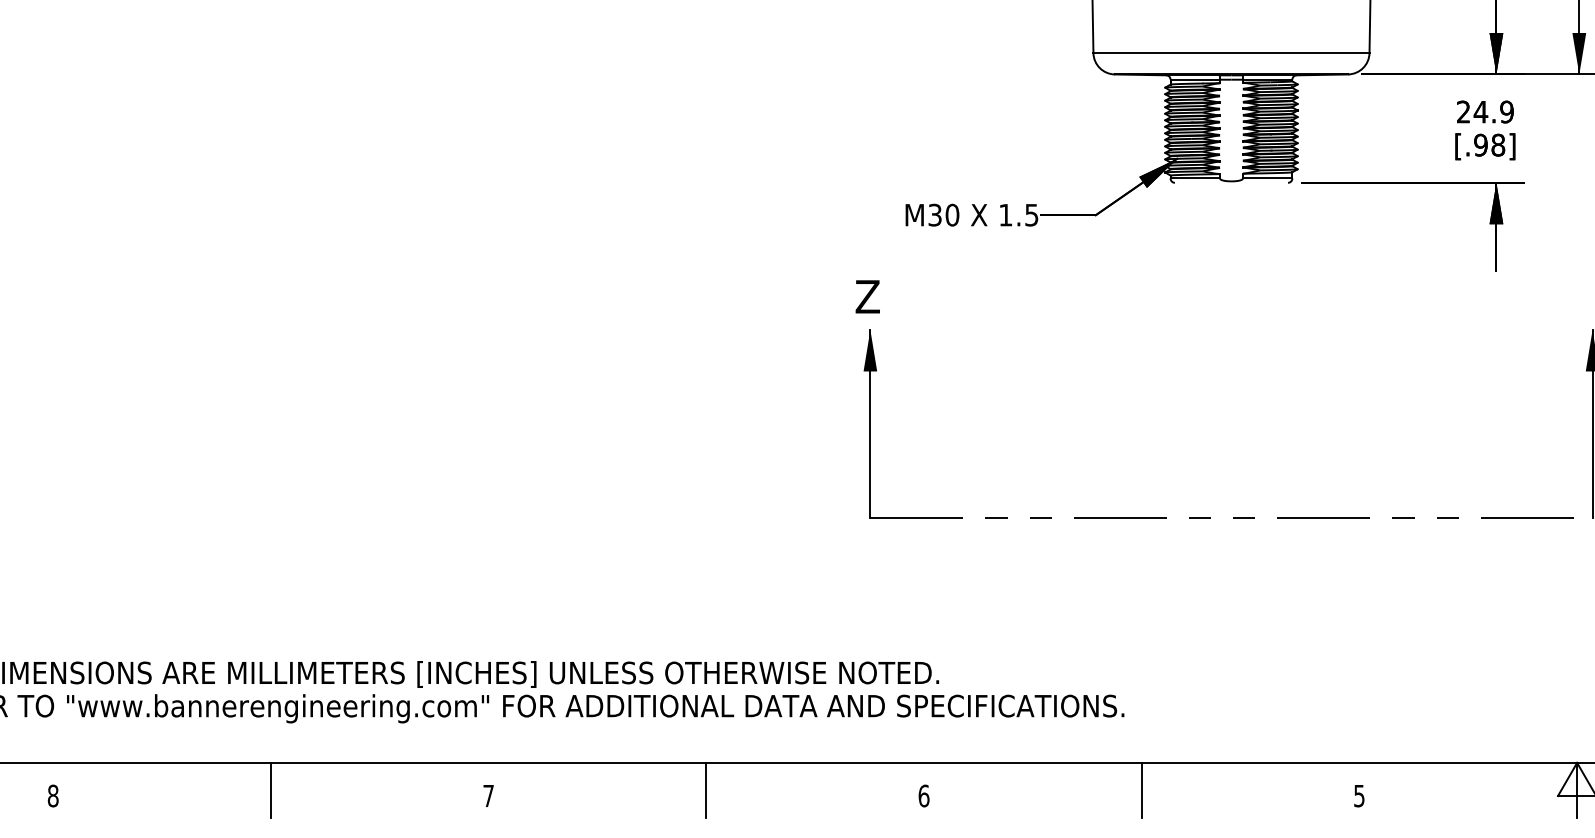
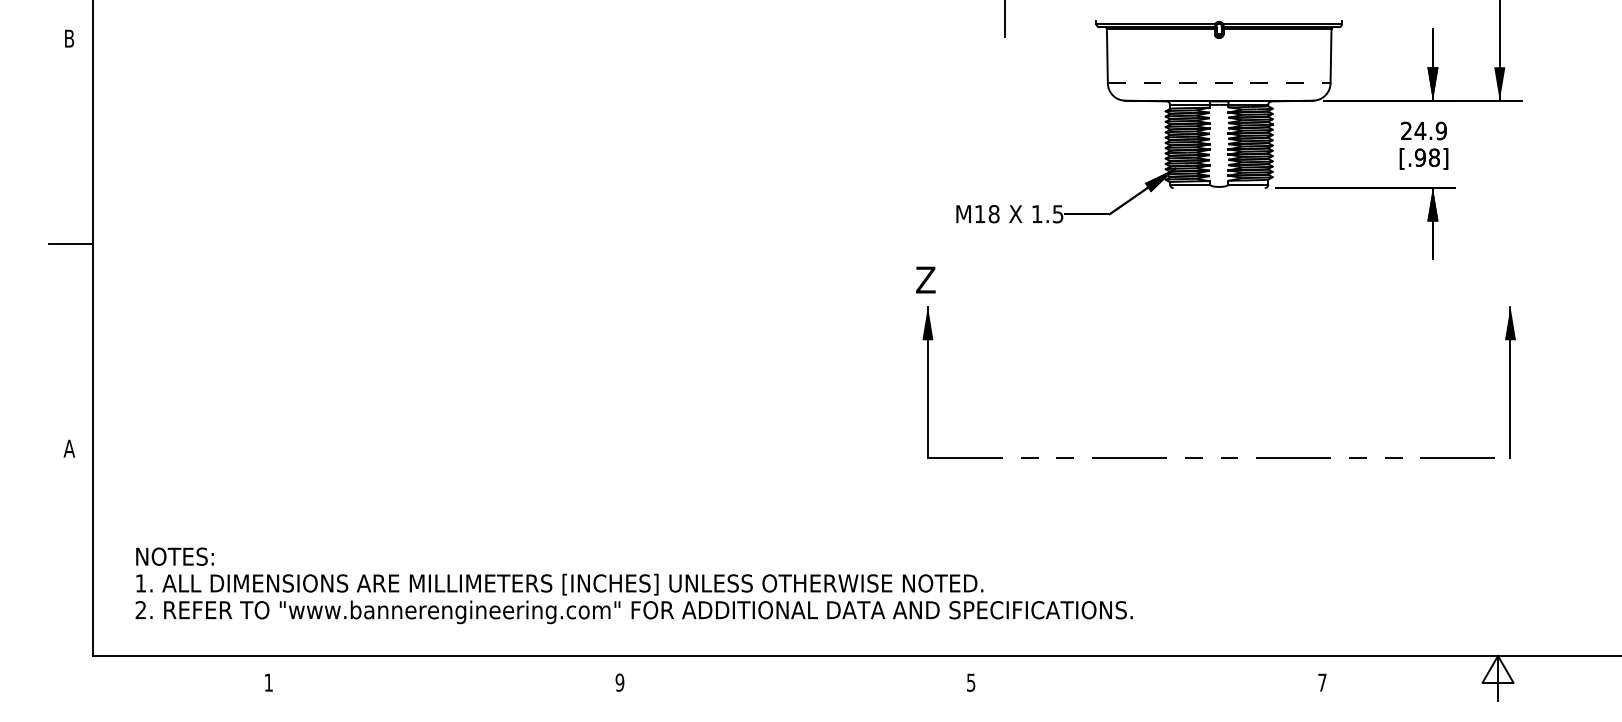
line: (1231, 53) -> (1219, 83), solid -> dashed
text: (942, 215) -> (986, 214), M30 -> M18
line: (271, 789) -> (444, 677), removed
line: (706, 789) -> (795, 677), removed
line: (1141, 789) -> (1146, 677), removed
text: (52, 795) -> (268, 682), 8 -> 1
text: (488, 795) -> (619, 682), 7 -> 9
text: (923, 795) -> (970, 682), 6 -> 5
text: (1359, 795) -> (1322, 682), 5 -> 7

